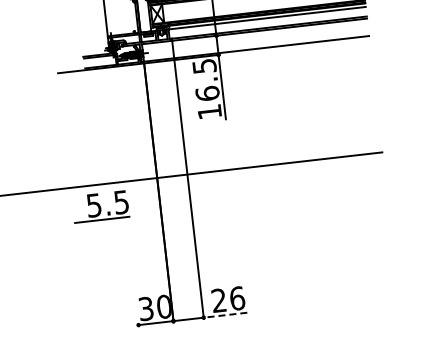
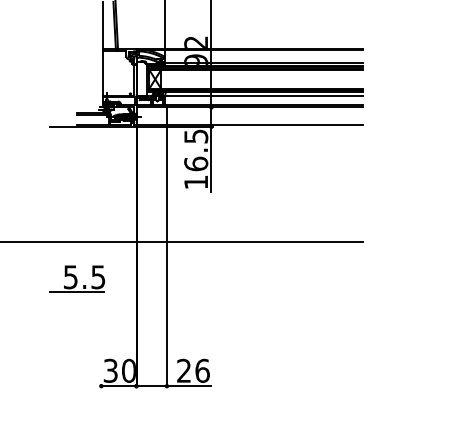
part: (100, 205) -> (77, 278), moved
line: (225, 315) -> (188, 386), dashed -> solid

